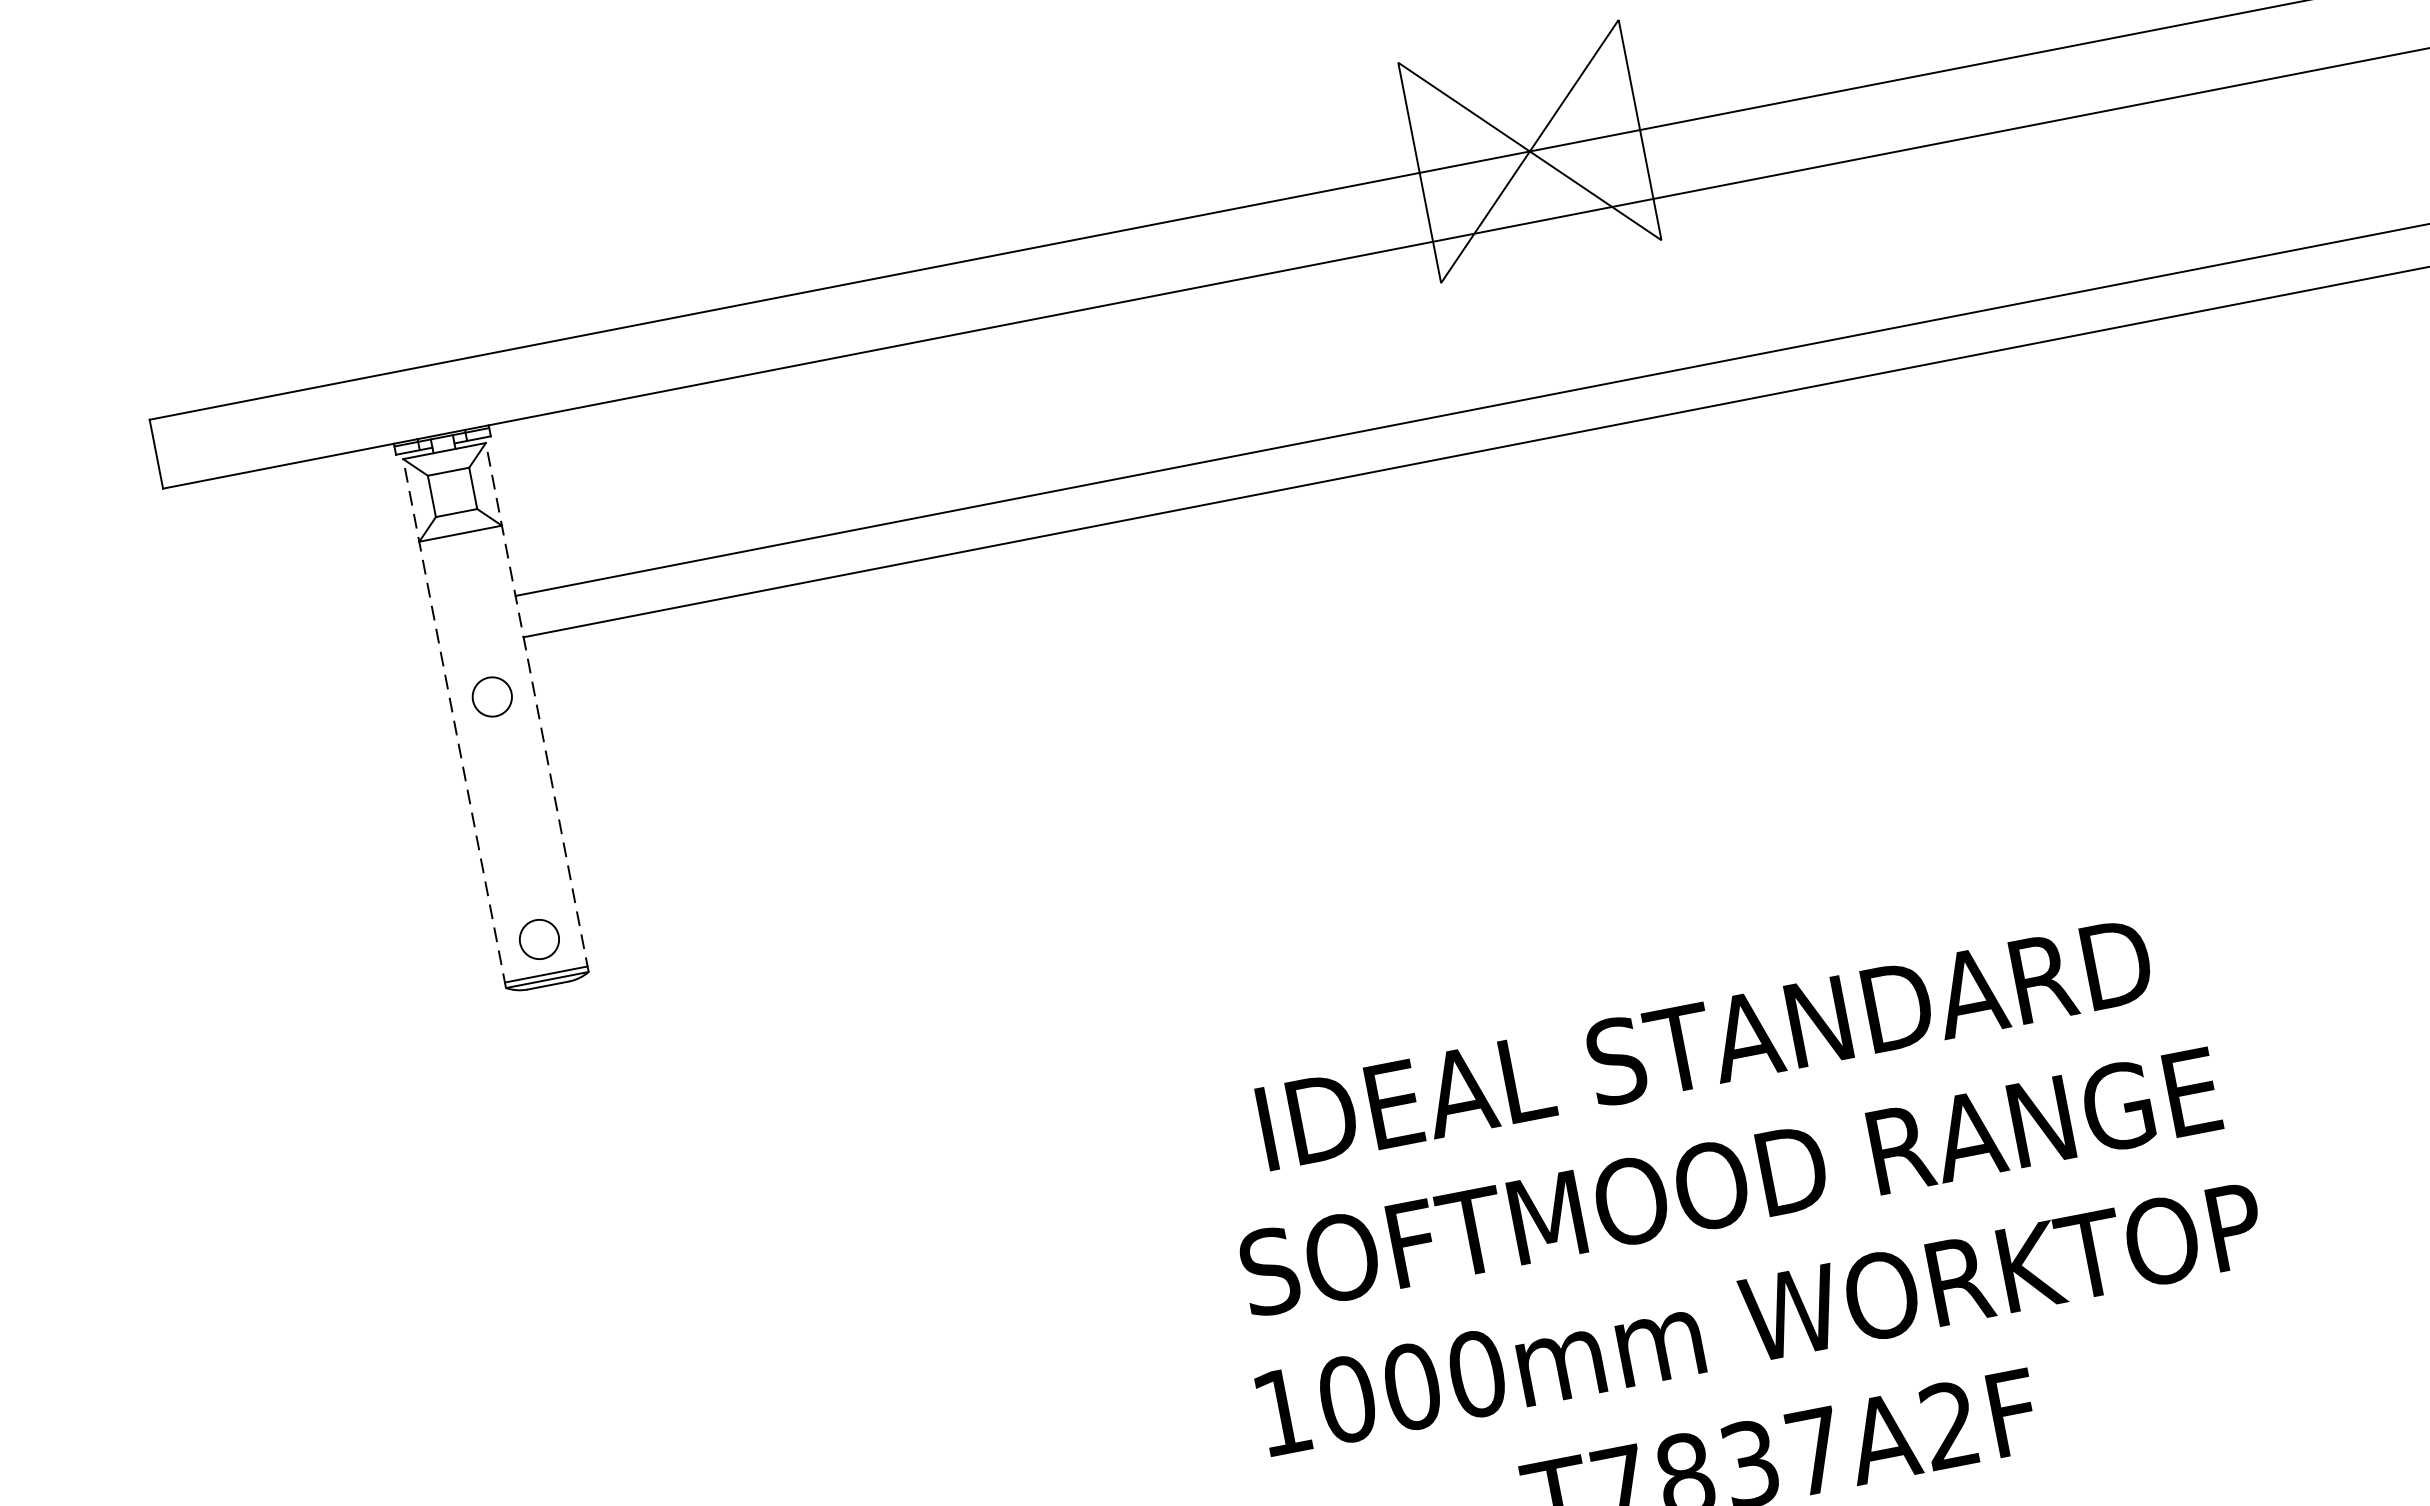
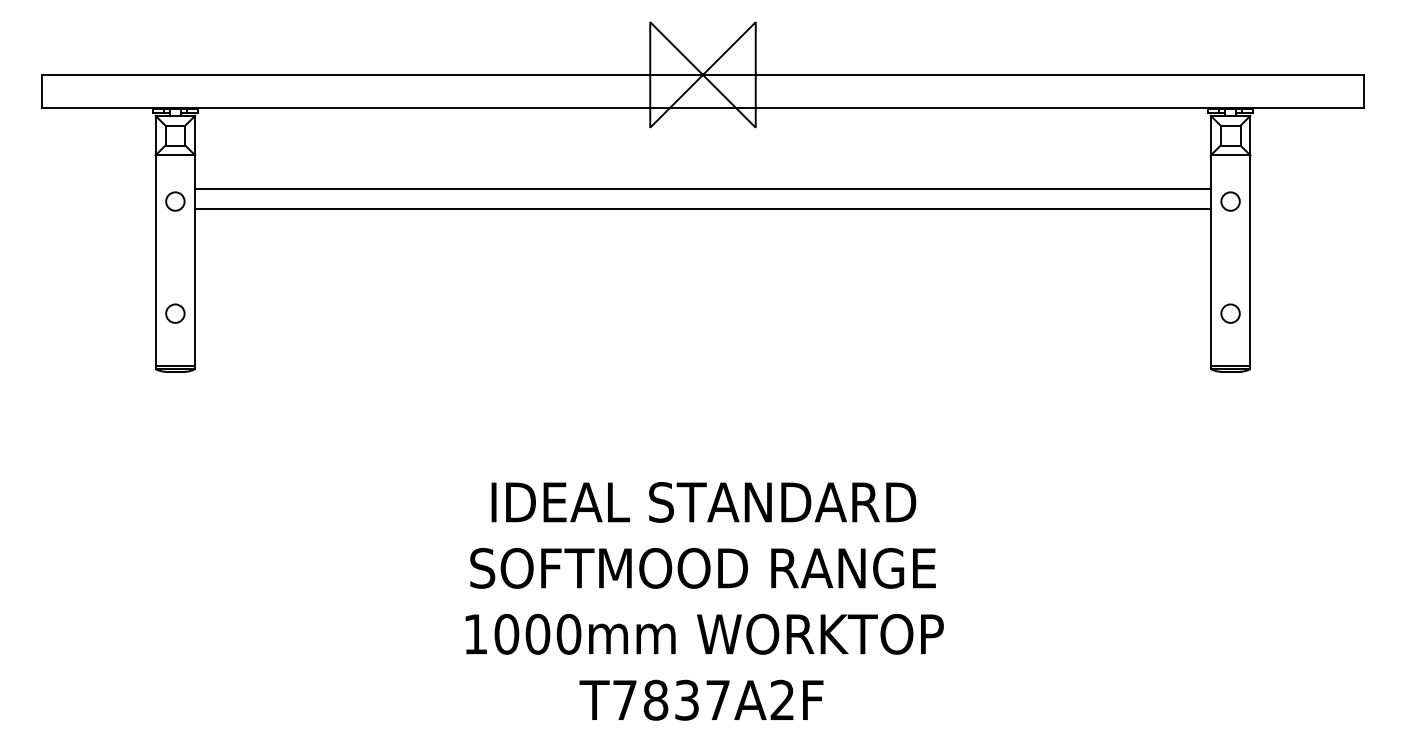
circle: (492, 696) -> (175, 201), moved
line: (537, 707) -> (195, 242), dashed -> solid
line: (454, 723) -> (155, 242), dashed -> solid
circle: (539, 939) -> (175, 313), moved

